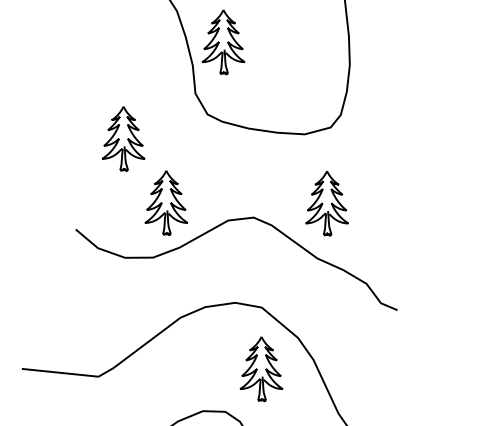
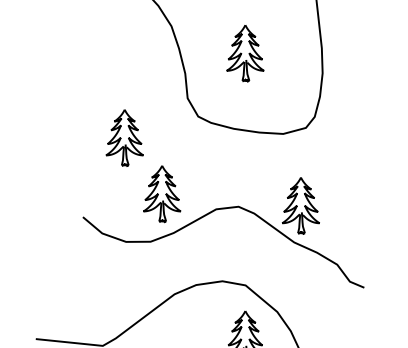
part: (223, 42) -> (245, 53), moved
part: (326, 203) -> (300, 205), moved

